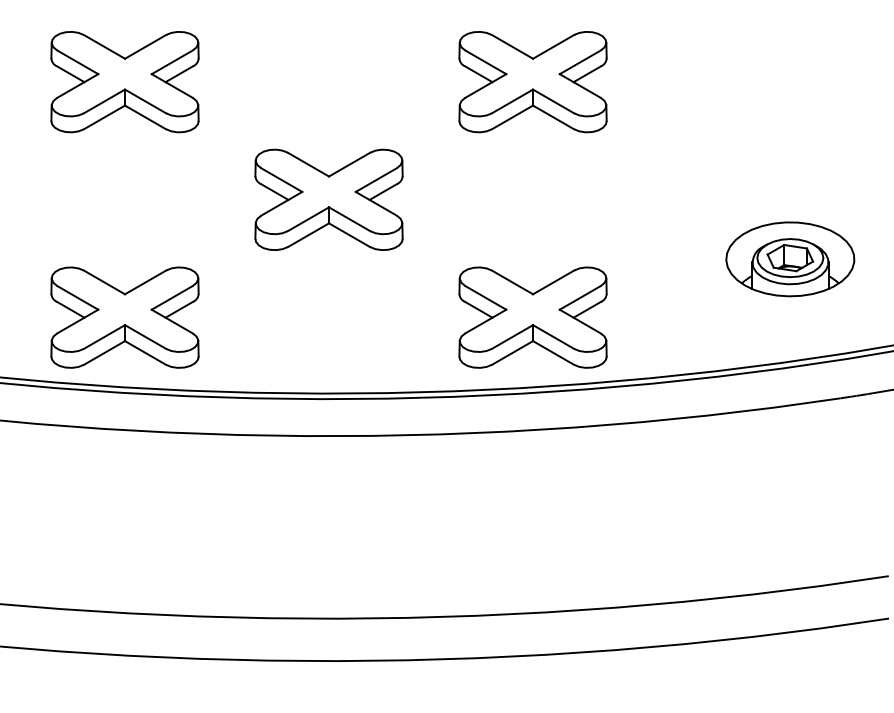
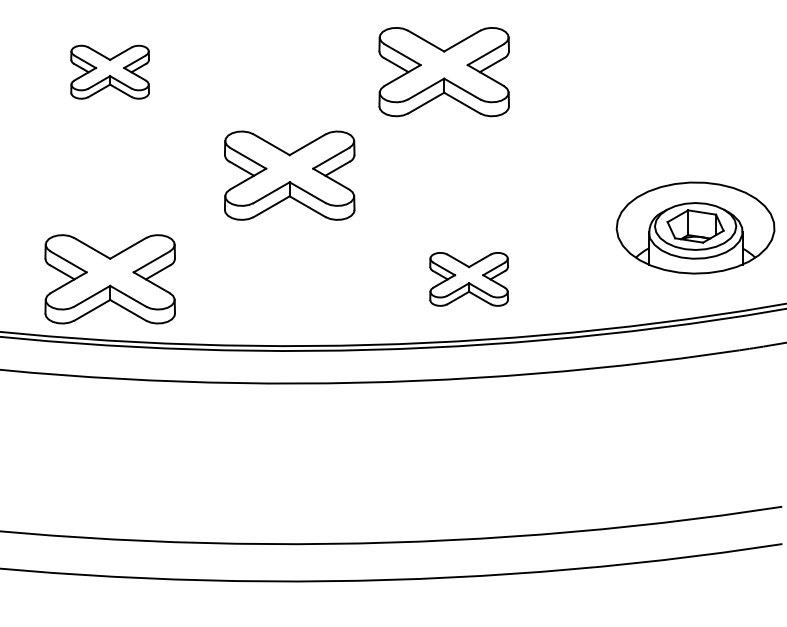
part: (124, 82) -> (109, 72), size x0.6
part: (532, 82) -> (443, 72), moved
part: (790, 258) -> (695, 227), size x1.4
part: (532, 317) -> (468, 279), size x0.6

